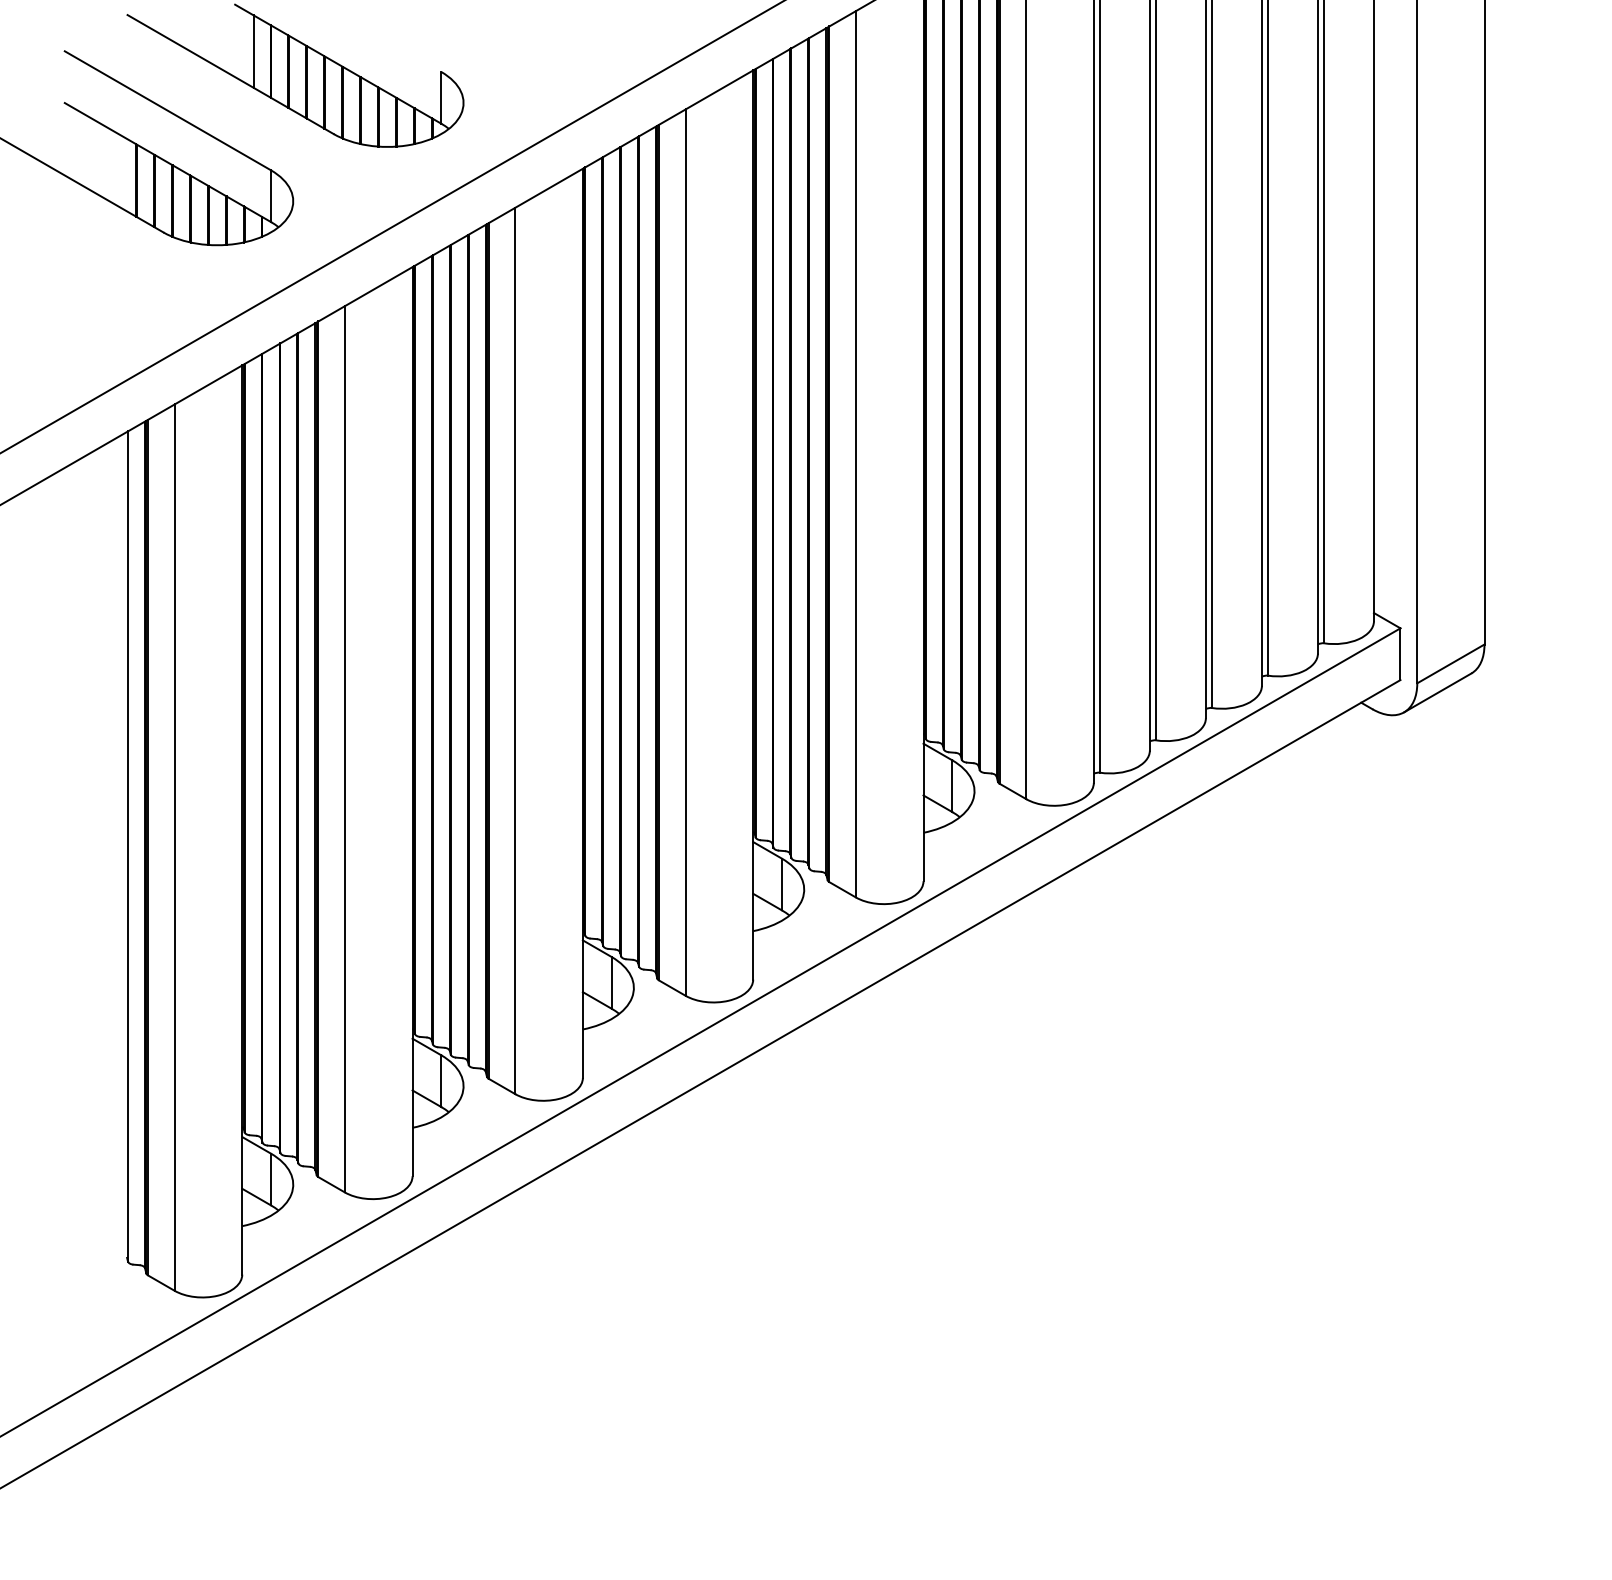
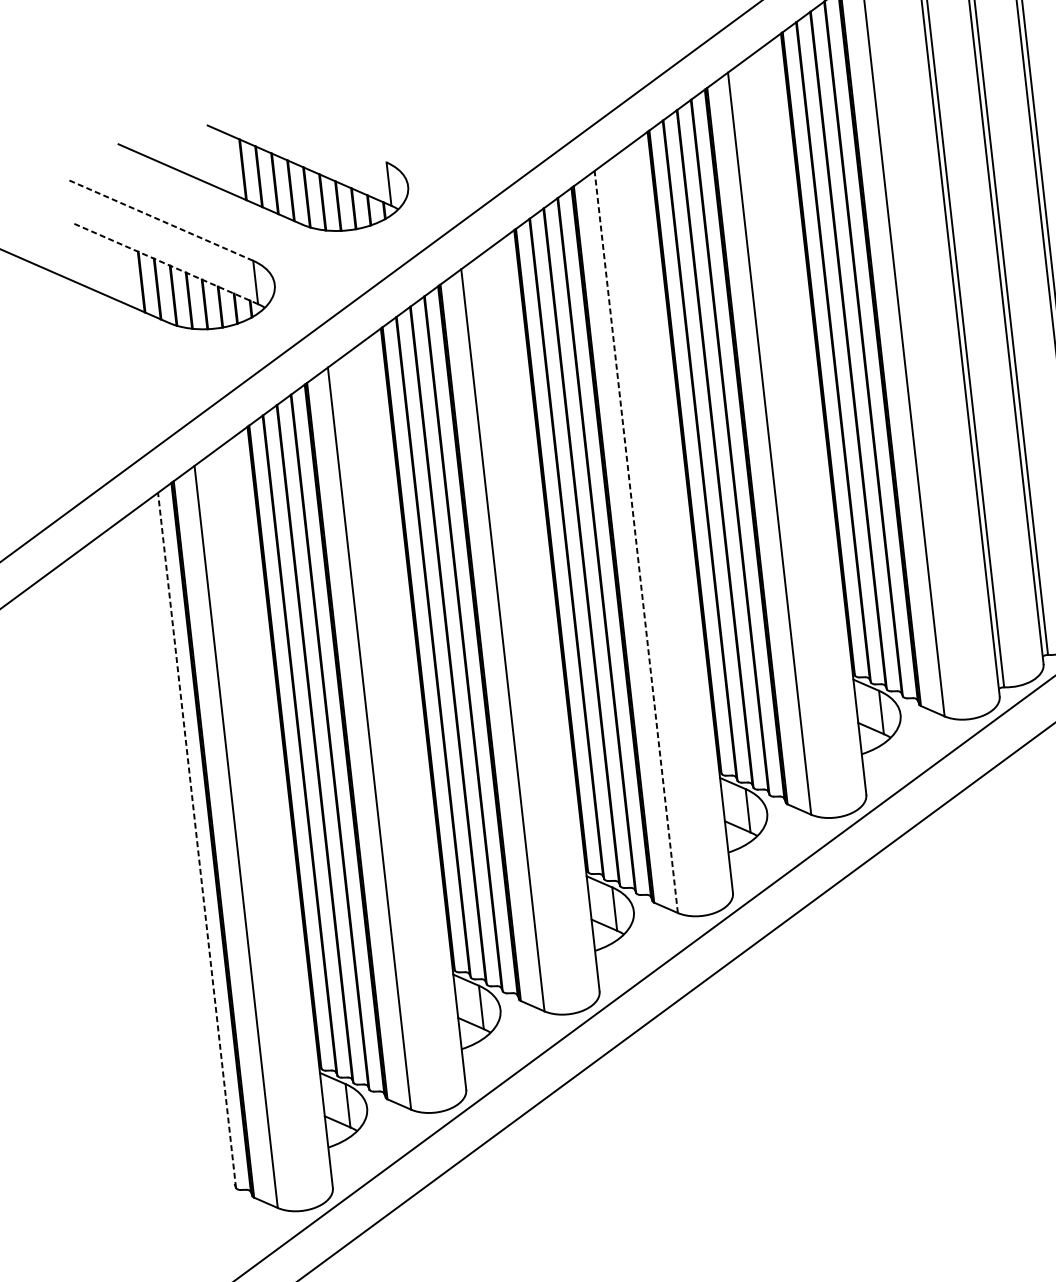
line: (253, 51) -> (227, 162), removed
line: (168, 111) -> (161, 221), solid -> dashed
line: (167, 162) -> (165, 264), solid -> dashed
line: (685, 552) -> (636, 541), solid -> dashed
line: (128, 845) -> (197, 839), solid -> dashed

